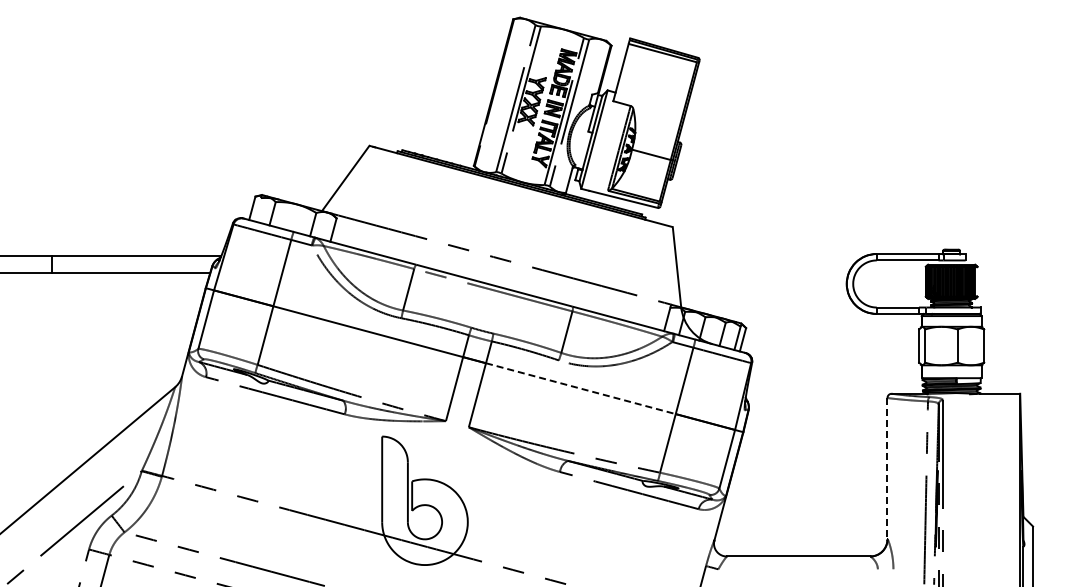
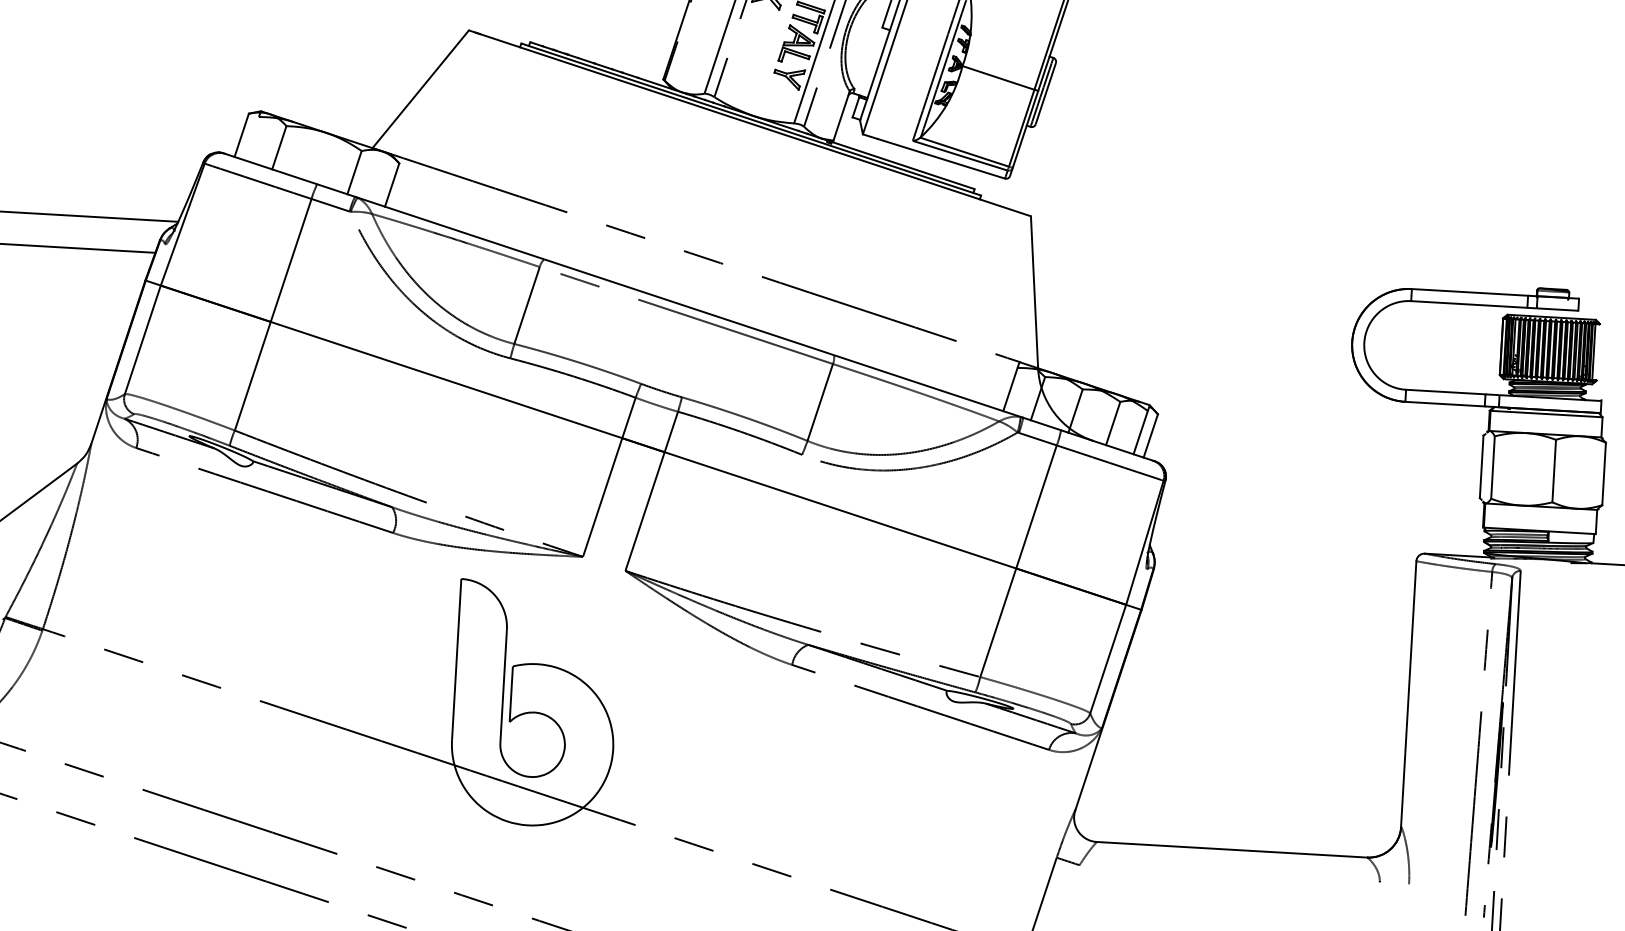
line: (581, 388) -> (841, 510), dashed -> solid
line: (887, 468) -> (1408, 693), dashed -> solid

